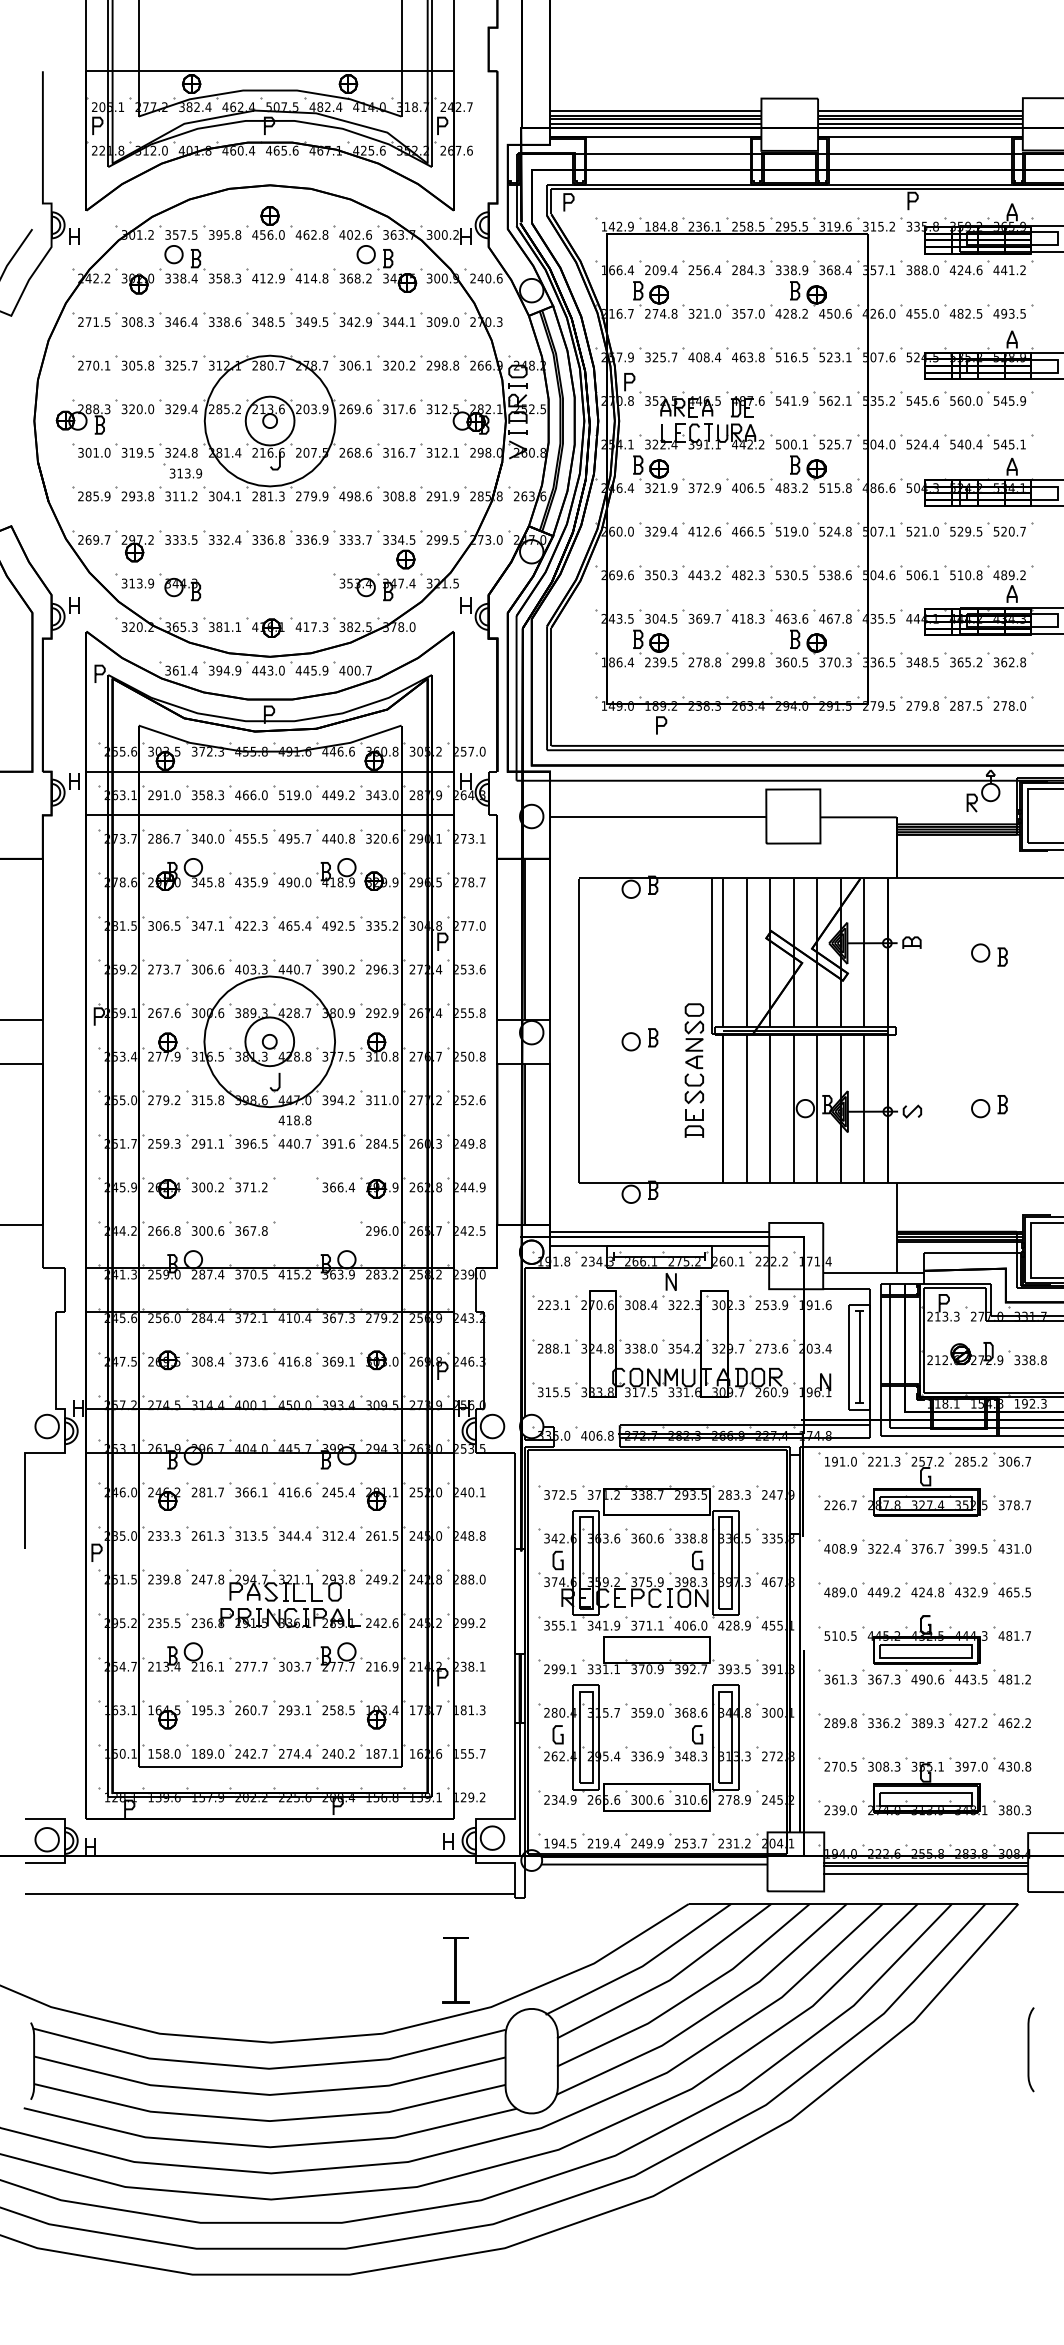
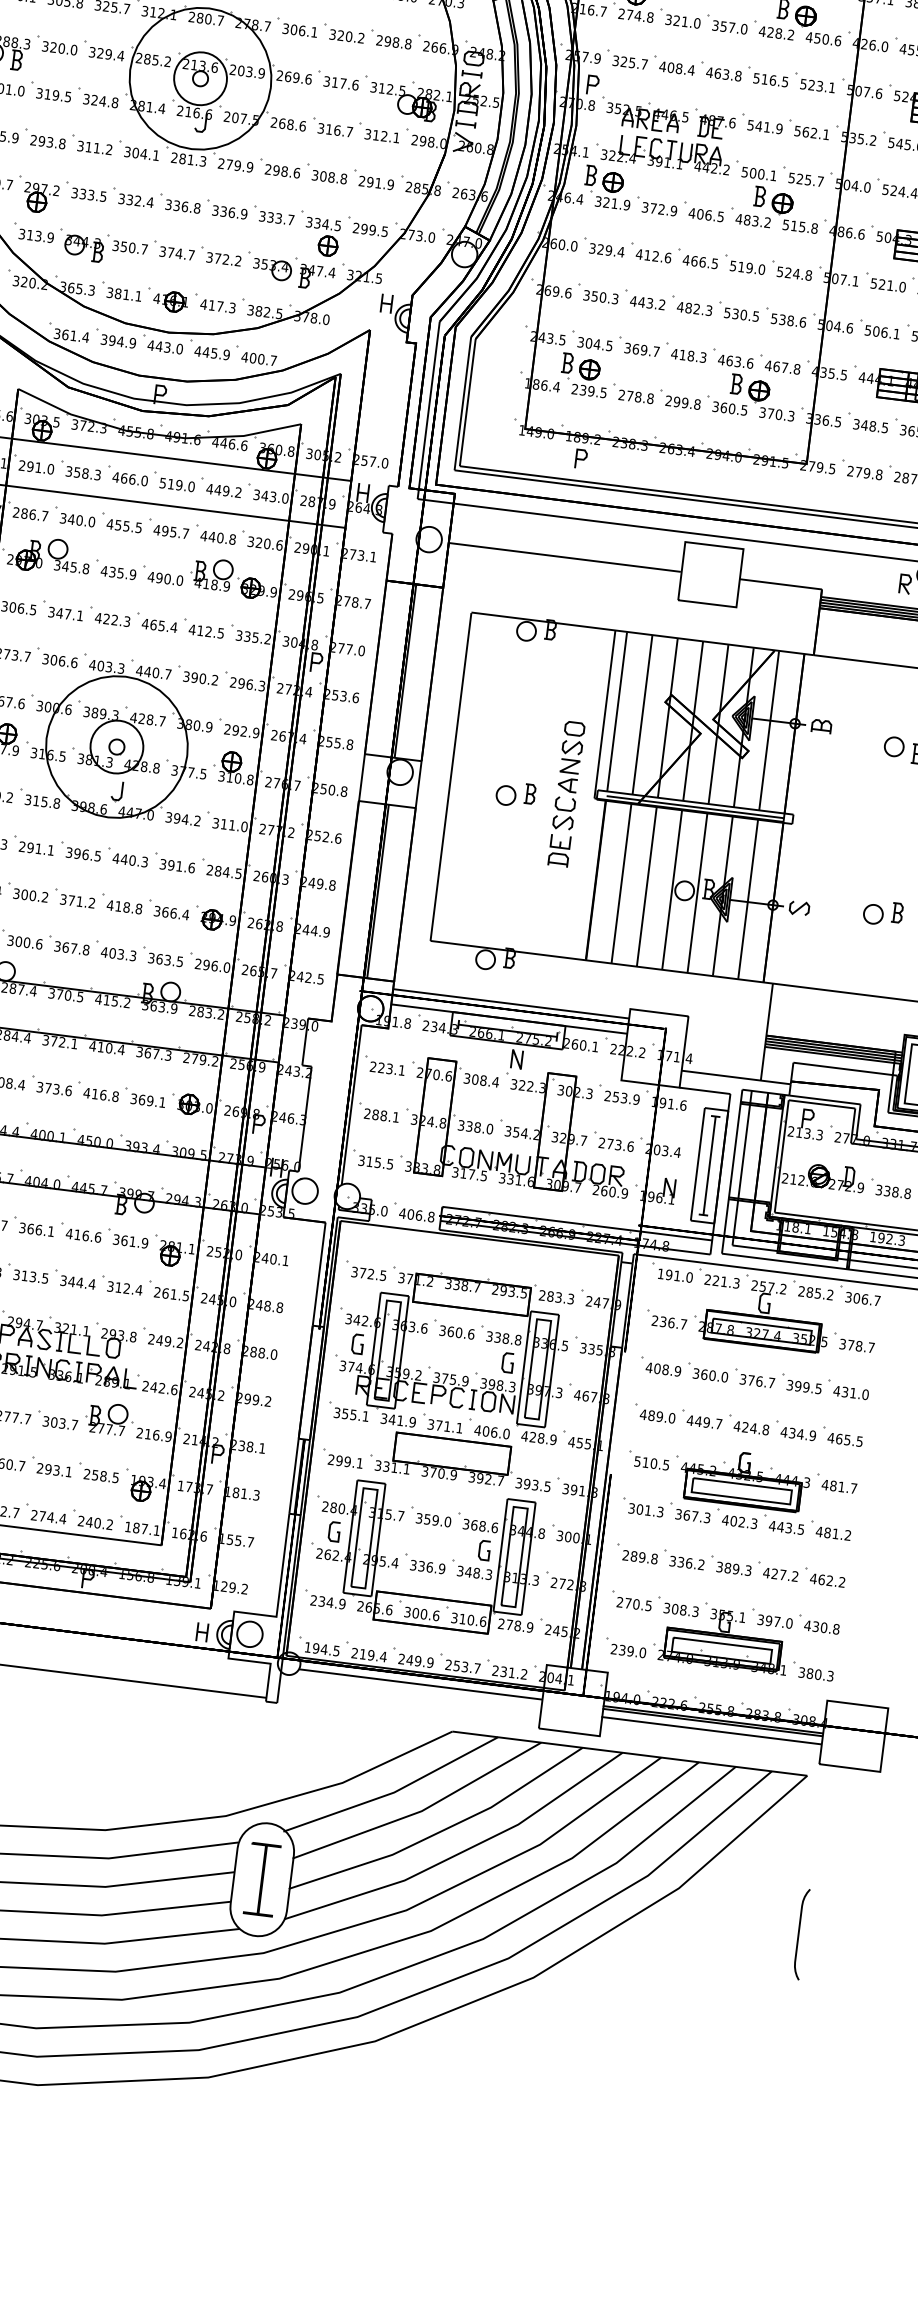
part: (182, 470) -> (99, 120), removed
text: (342, 496) -> (268, 169), 498.6 -> 298.6
part: (265, 580) -> (174, 249), added
text: (332, 925) -> (200, 630), 492.5 -> 412.5
part: (693, 1070) -> (565, 793), moved
text: (294, 1120) -> (124, 907), moved
text: (308, 1143) -> (144, 861), 440.7 -> 440.3
part: (316, 1228) -> (142, 954), added
text: (338, 1492) -> (130, 1241), 245.4 -> 361.9
text: (834, 1505) -> (662, 1322), 226.7 -> 236.7
text: (887, 1548) -> (714, 1375), 322.4 -> 360.0
text: (897, 1592) -> (718, 1424), 449.2 -> 449.7
text: (973, 1592) -> (800, 1434), 432.9 -> 434.9
text: (834, 1679) -> (639, 1509), 361.3 -> 301.3
text: (931, 1679) -> (743, 1522), 490.6 -> 402.3
part: (455, 1970) -> (261, 1880), moved

